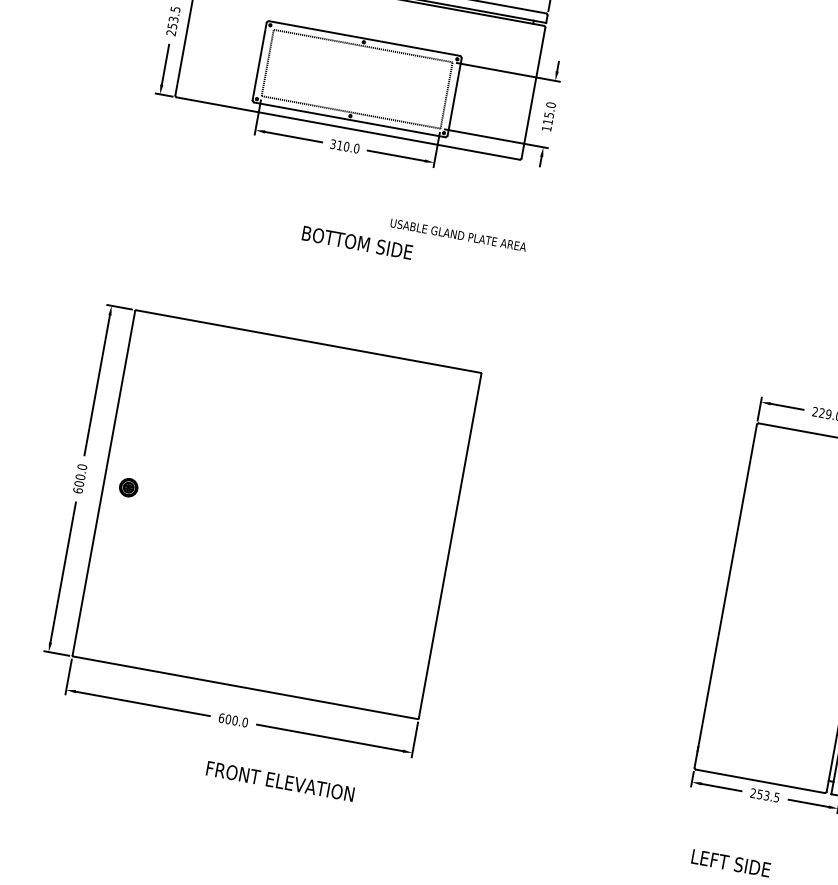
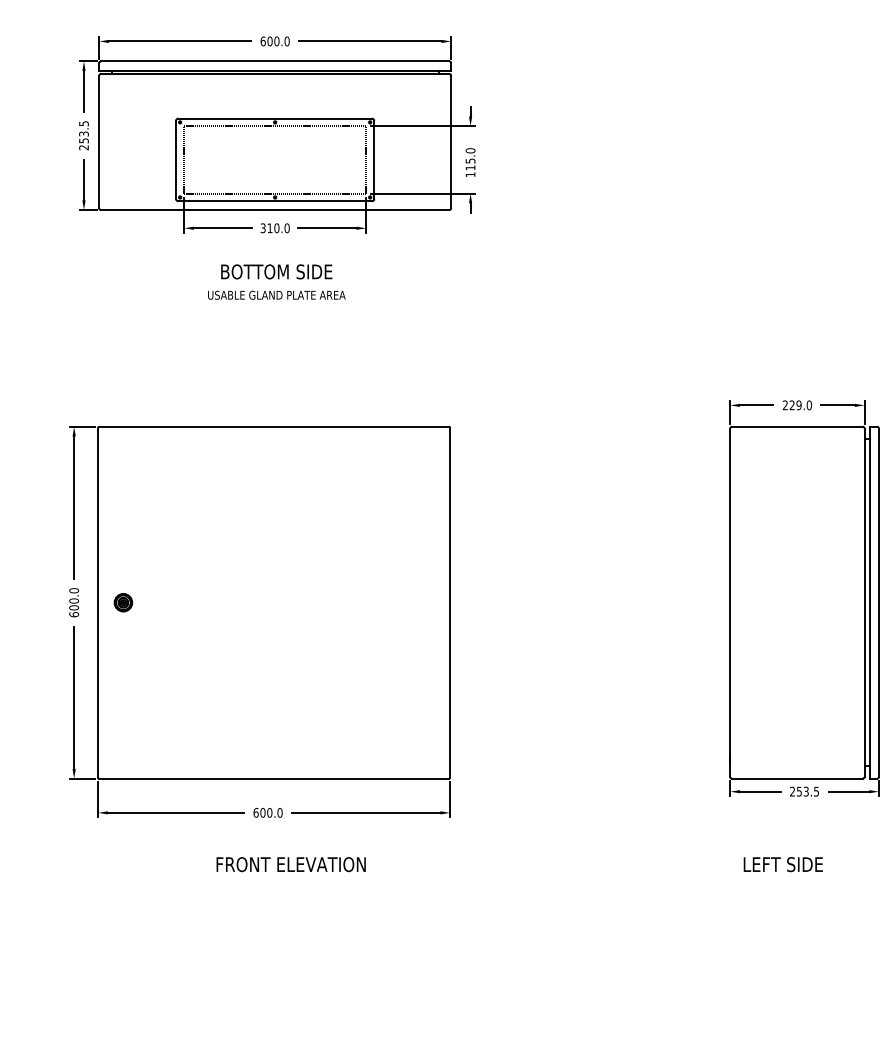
text: (458, 234) -> (276, 294), moved
text: (357, 242) -> (276, 271), moved
text: (279, 781) -> (290, 864), moved

